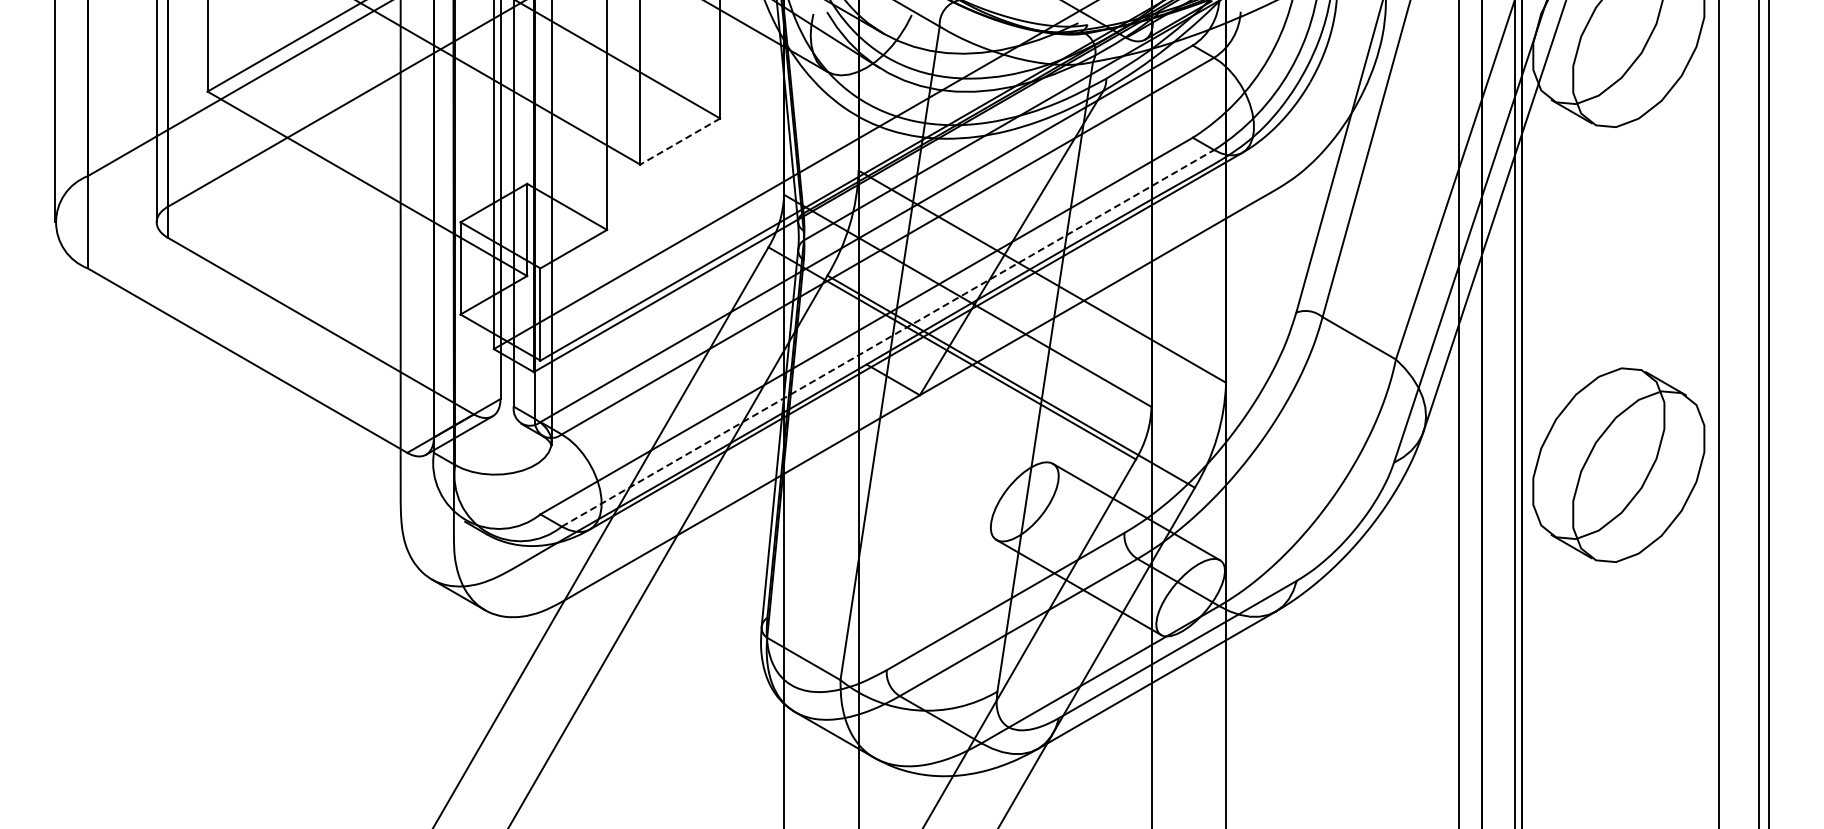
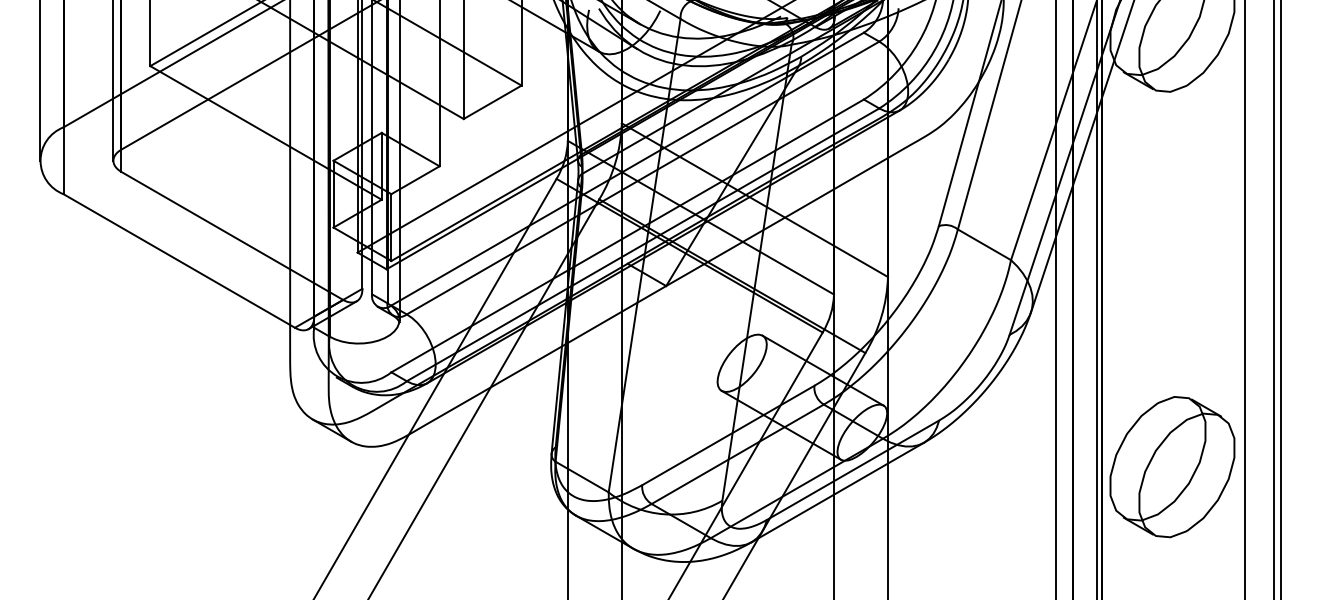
line: (679, 141) -> (492, 102), dashed -> solid
line: (887, 338) -> (642, 244), dashed -> solid
part: (1618, 464) -> (1172, 466), moved

